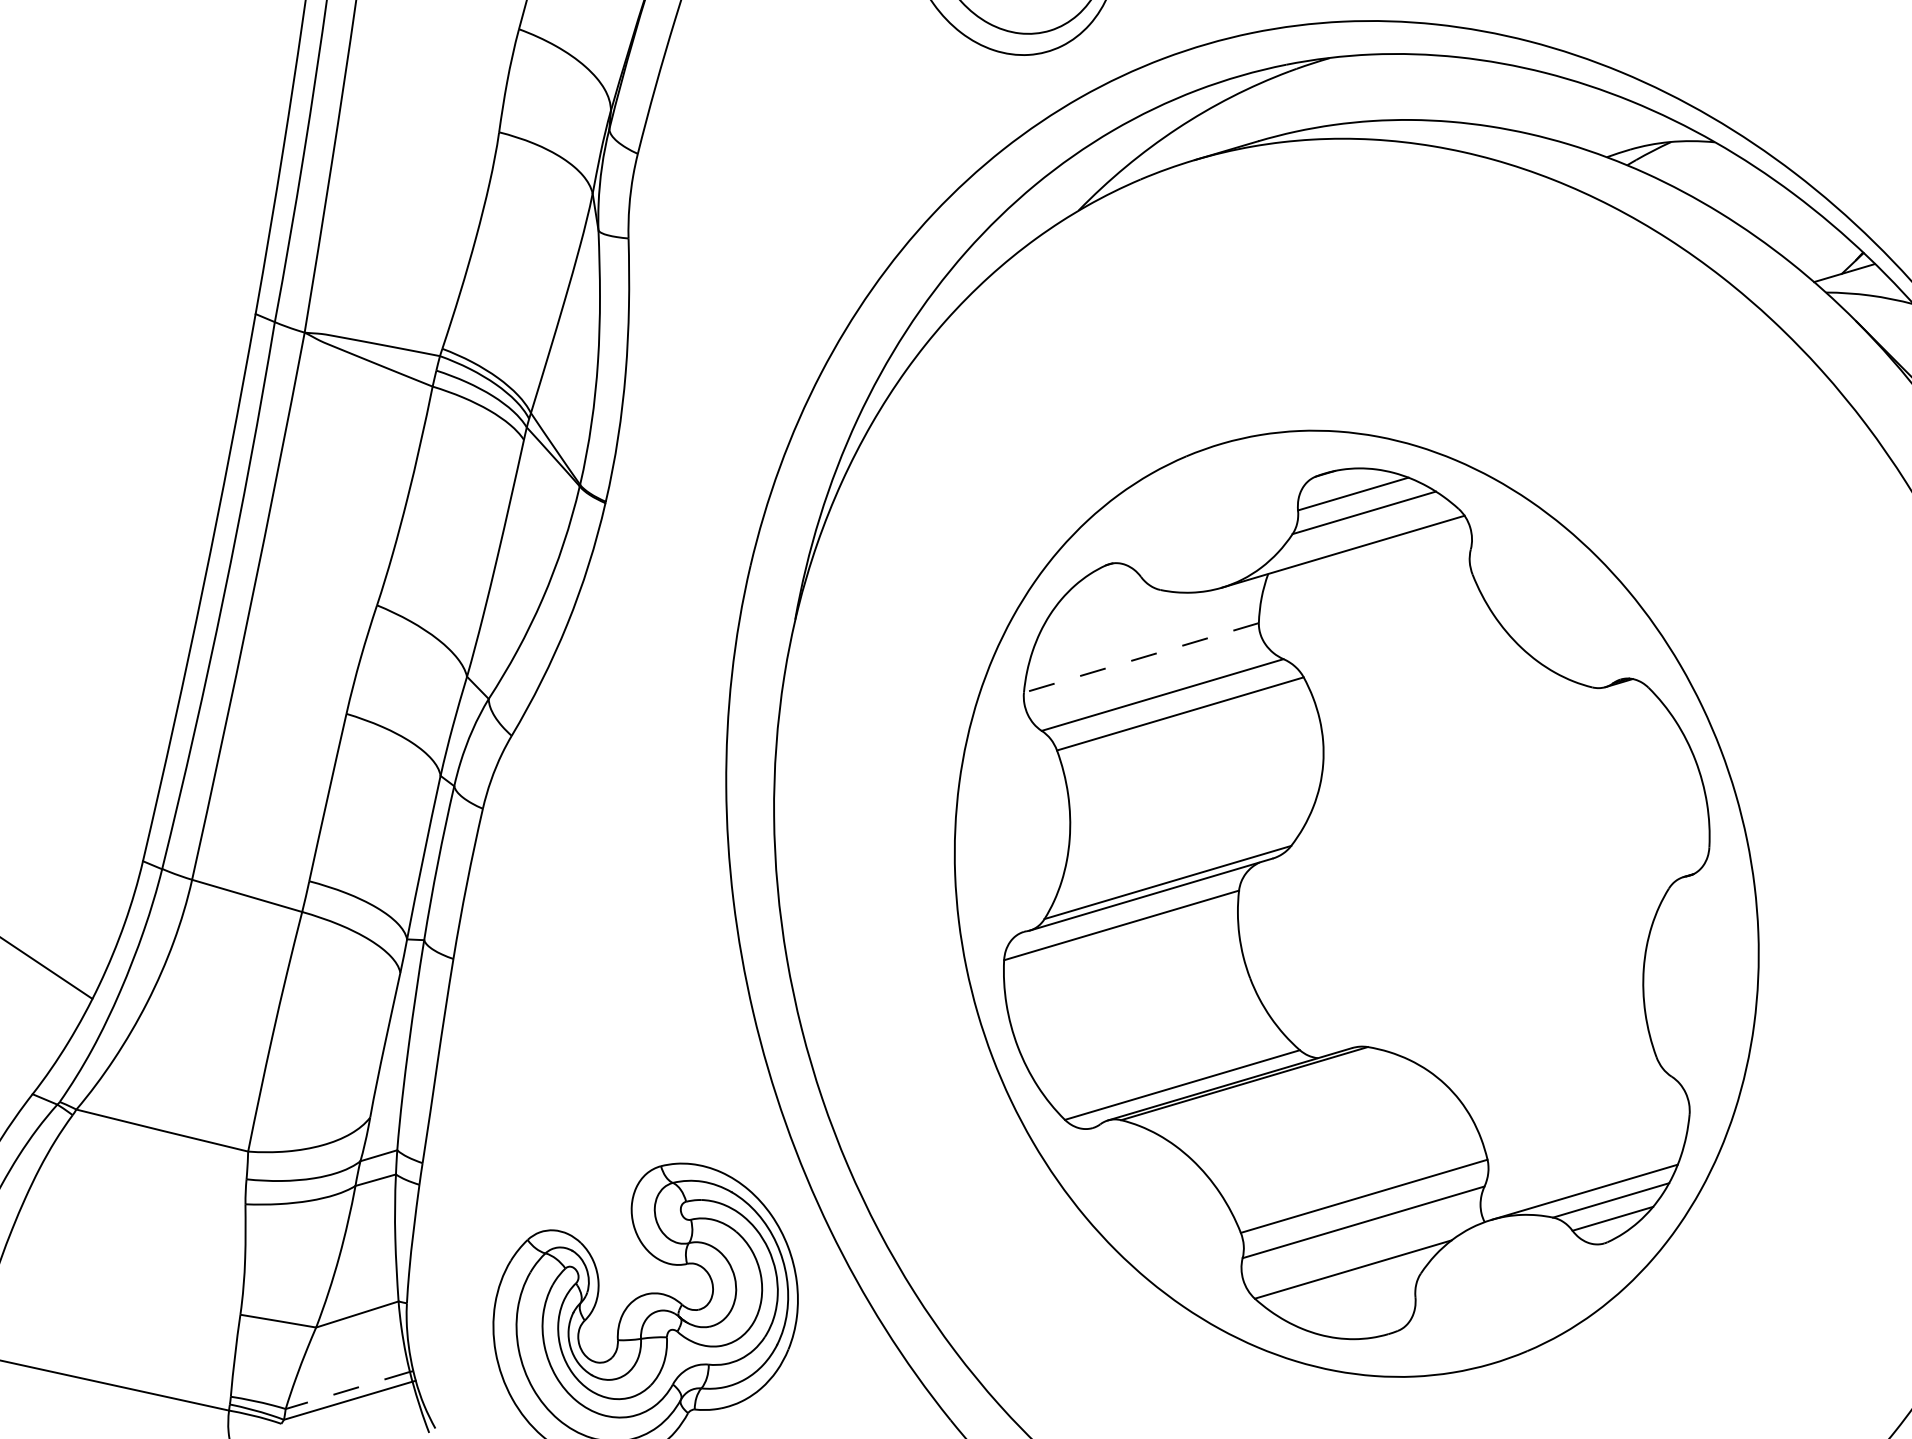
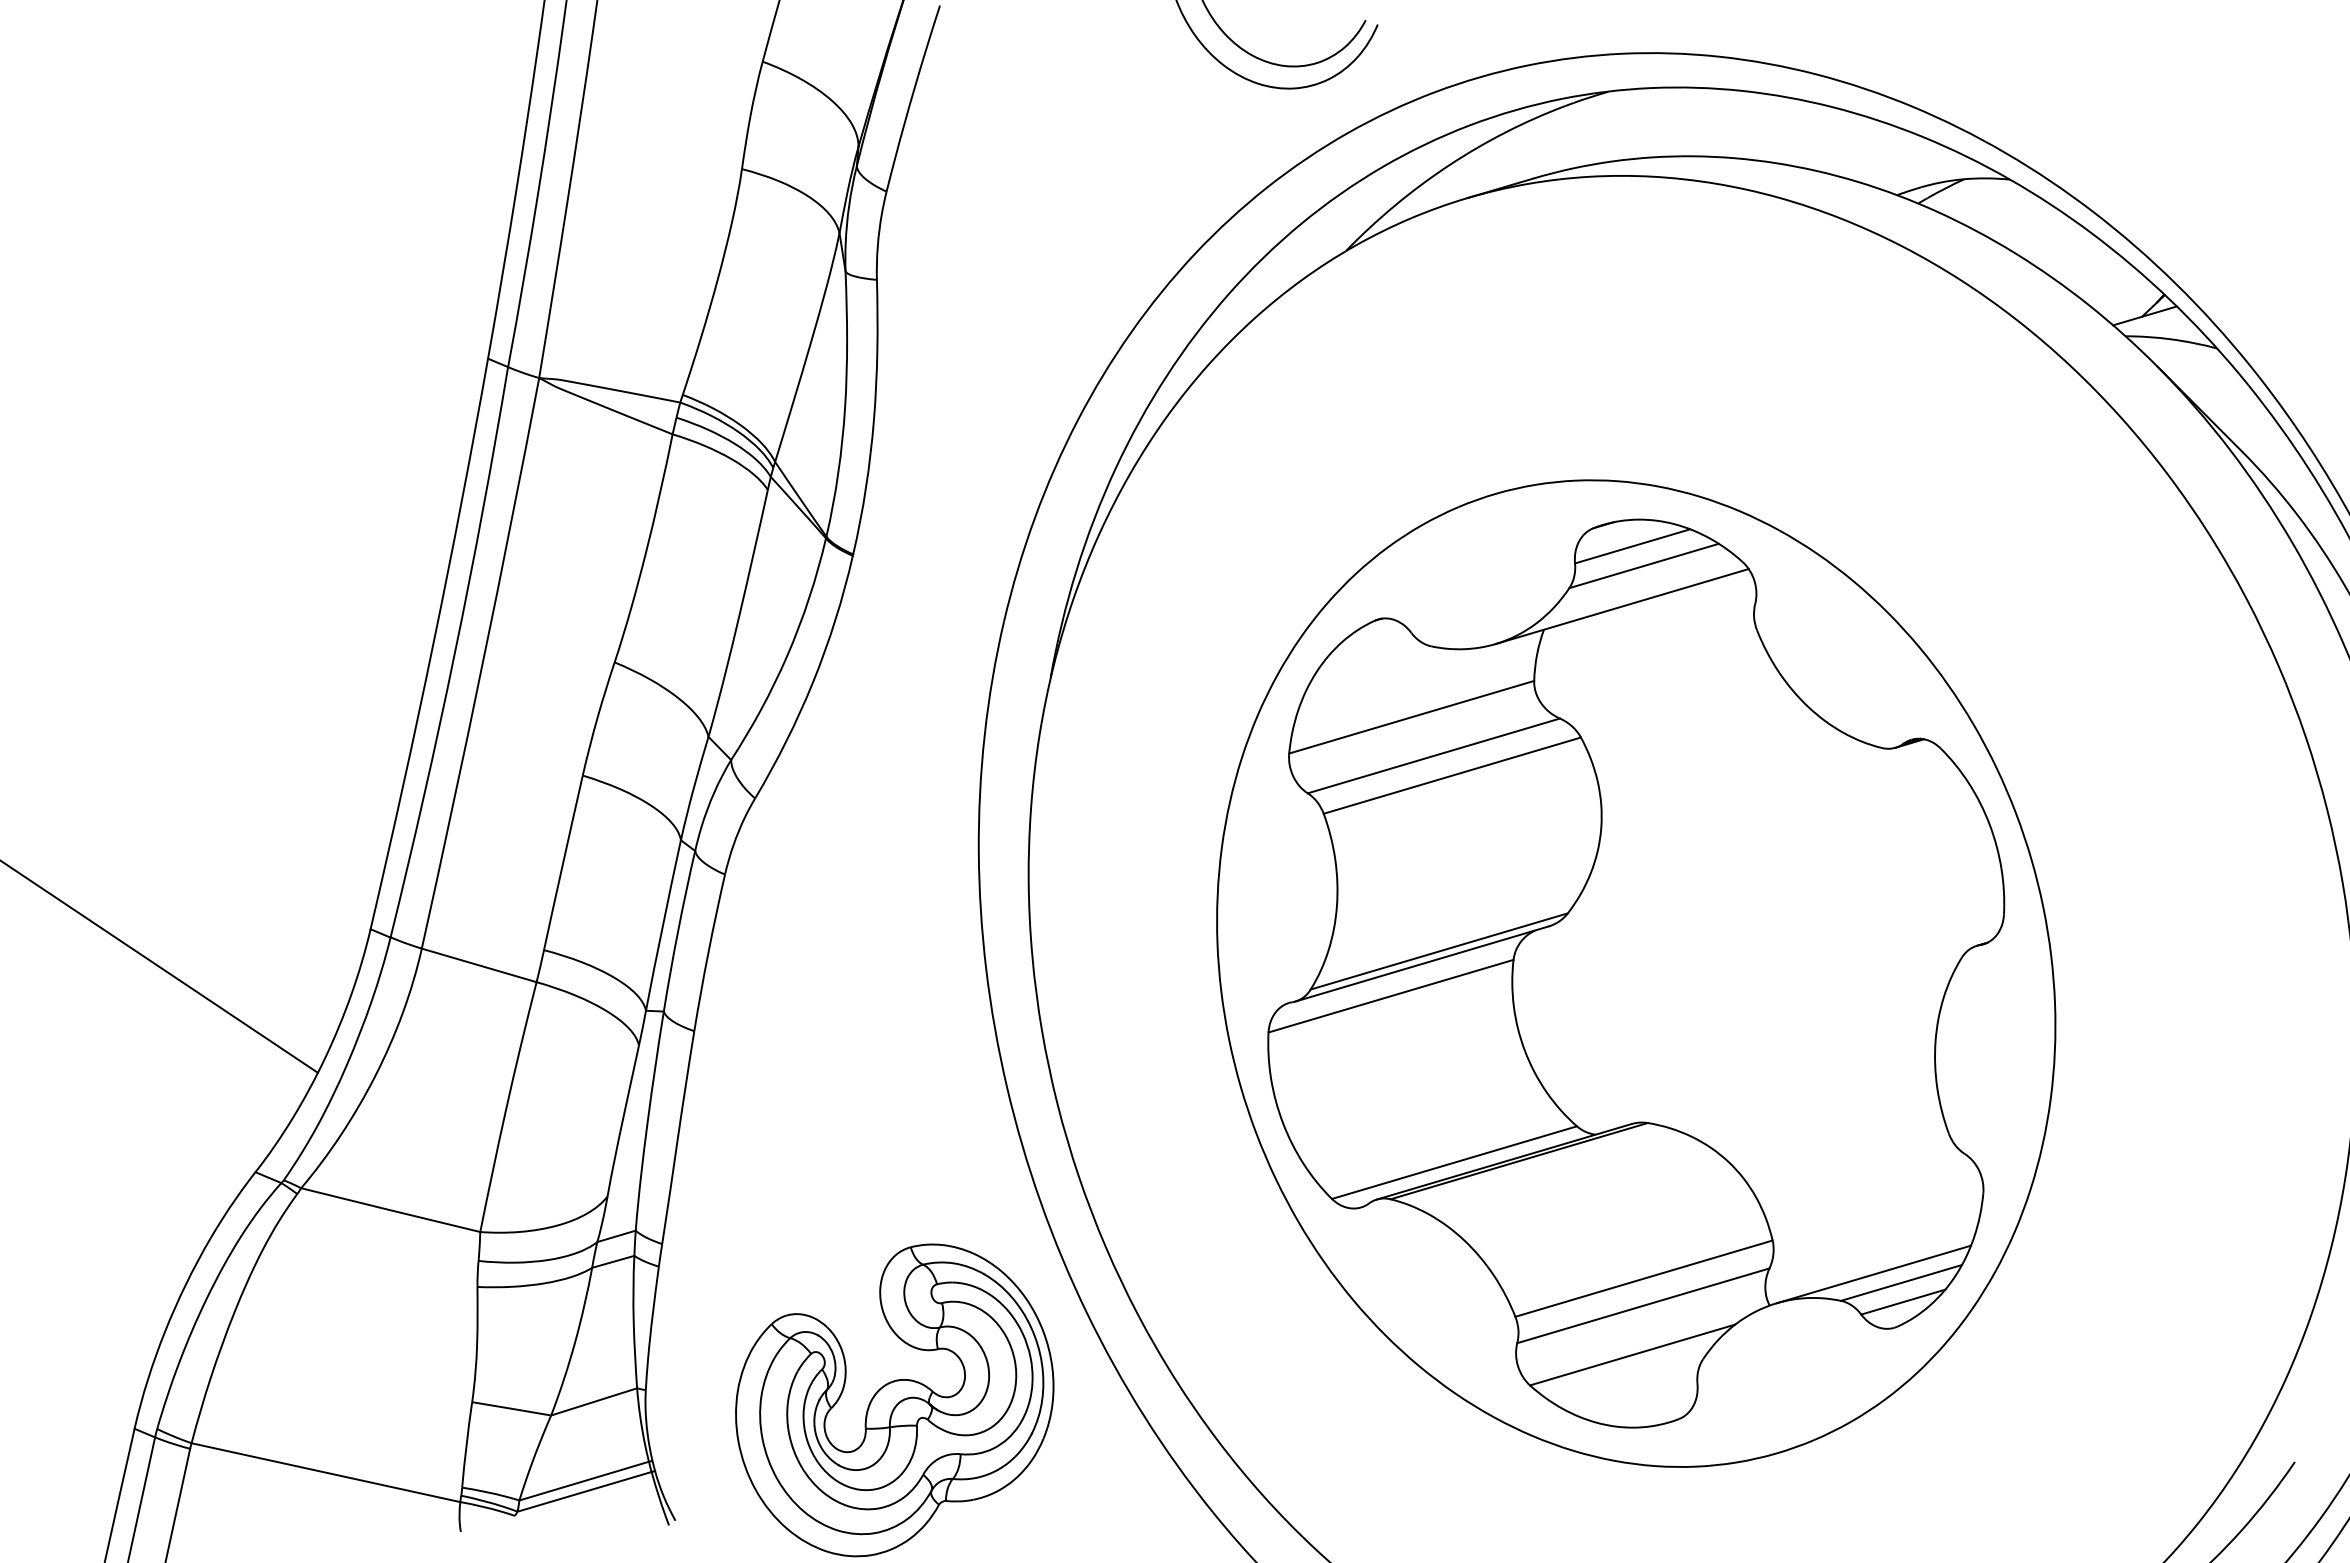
line: (1141, 658) -> (1411, 717), dashed -> solid
line: (348, 1390) -> (584, 1481), dashed -> solid

